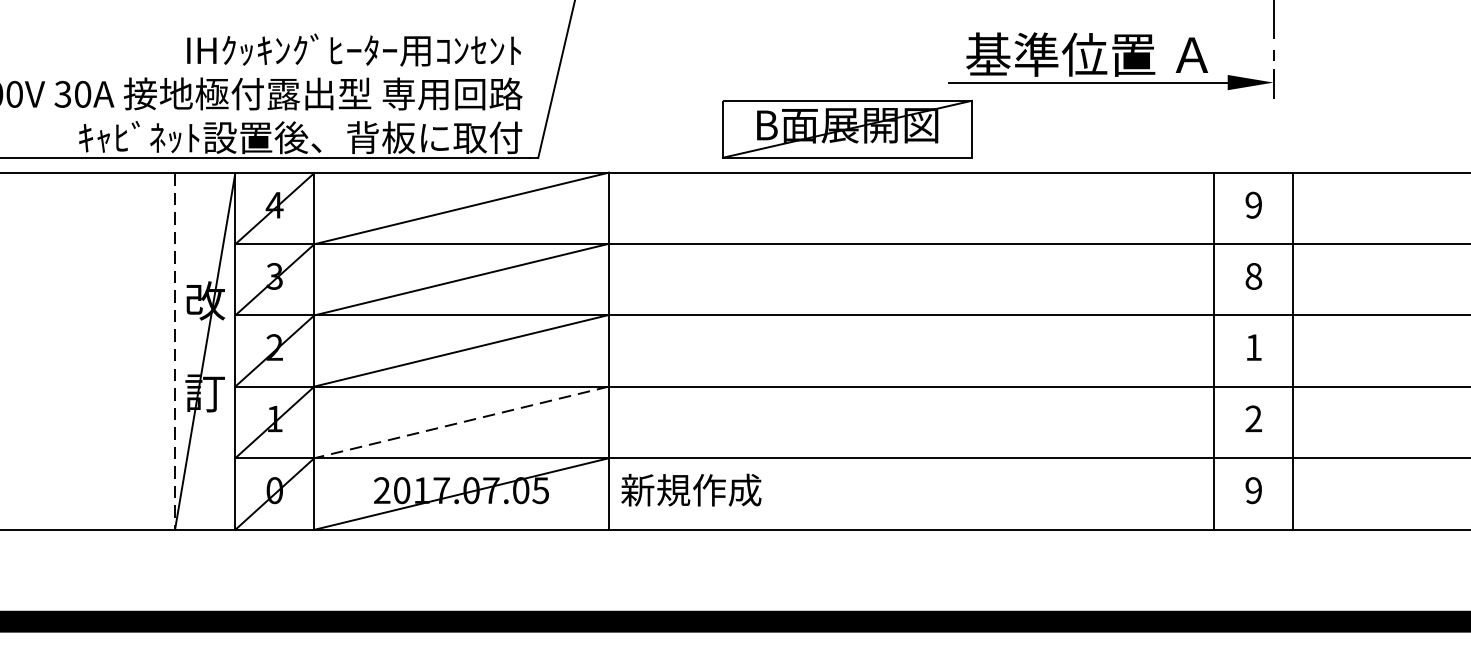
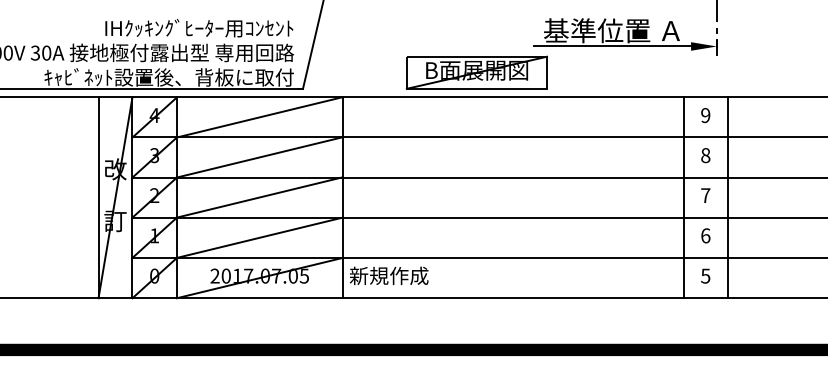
text: (1253, 347) -> (705, 195), 1 -> 7
line: (174, 352) -> (98, 198), dashed -> solid
text: (1253, 418) -> (705, 235), 2 -> 6
line: (461, 421) -> (259, 237), dashed -> solid
text: (1253, 489) -> (705, 275), 9 -> 5

